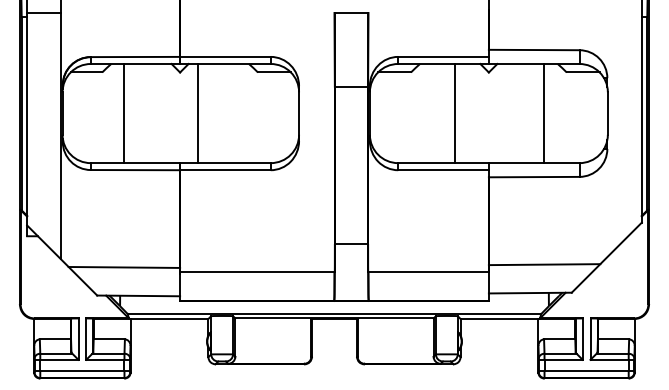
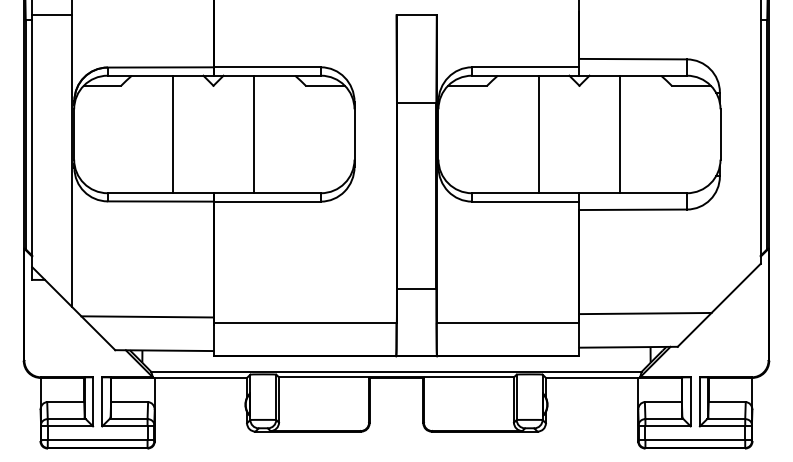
line: (124, 113) -> (173, 134), moved
line: (197, 113) -> (253, 134), moved
line: (543, 113) -> (619, 134), moved

